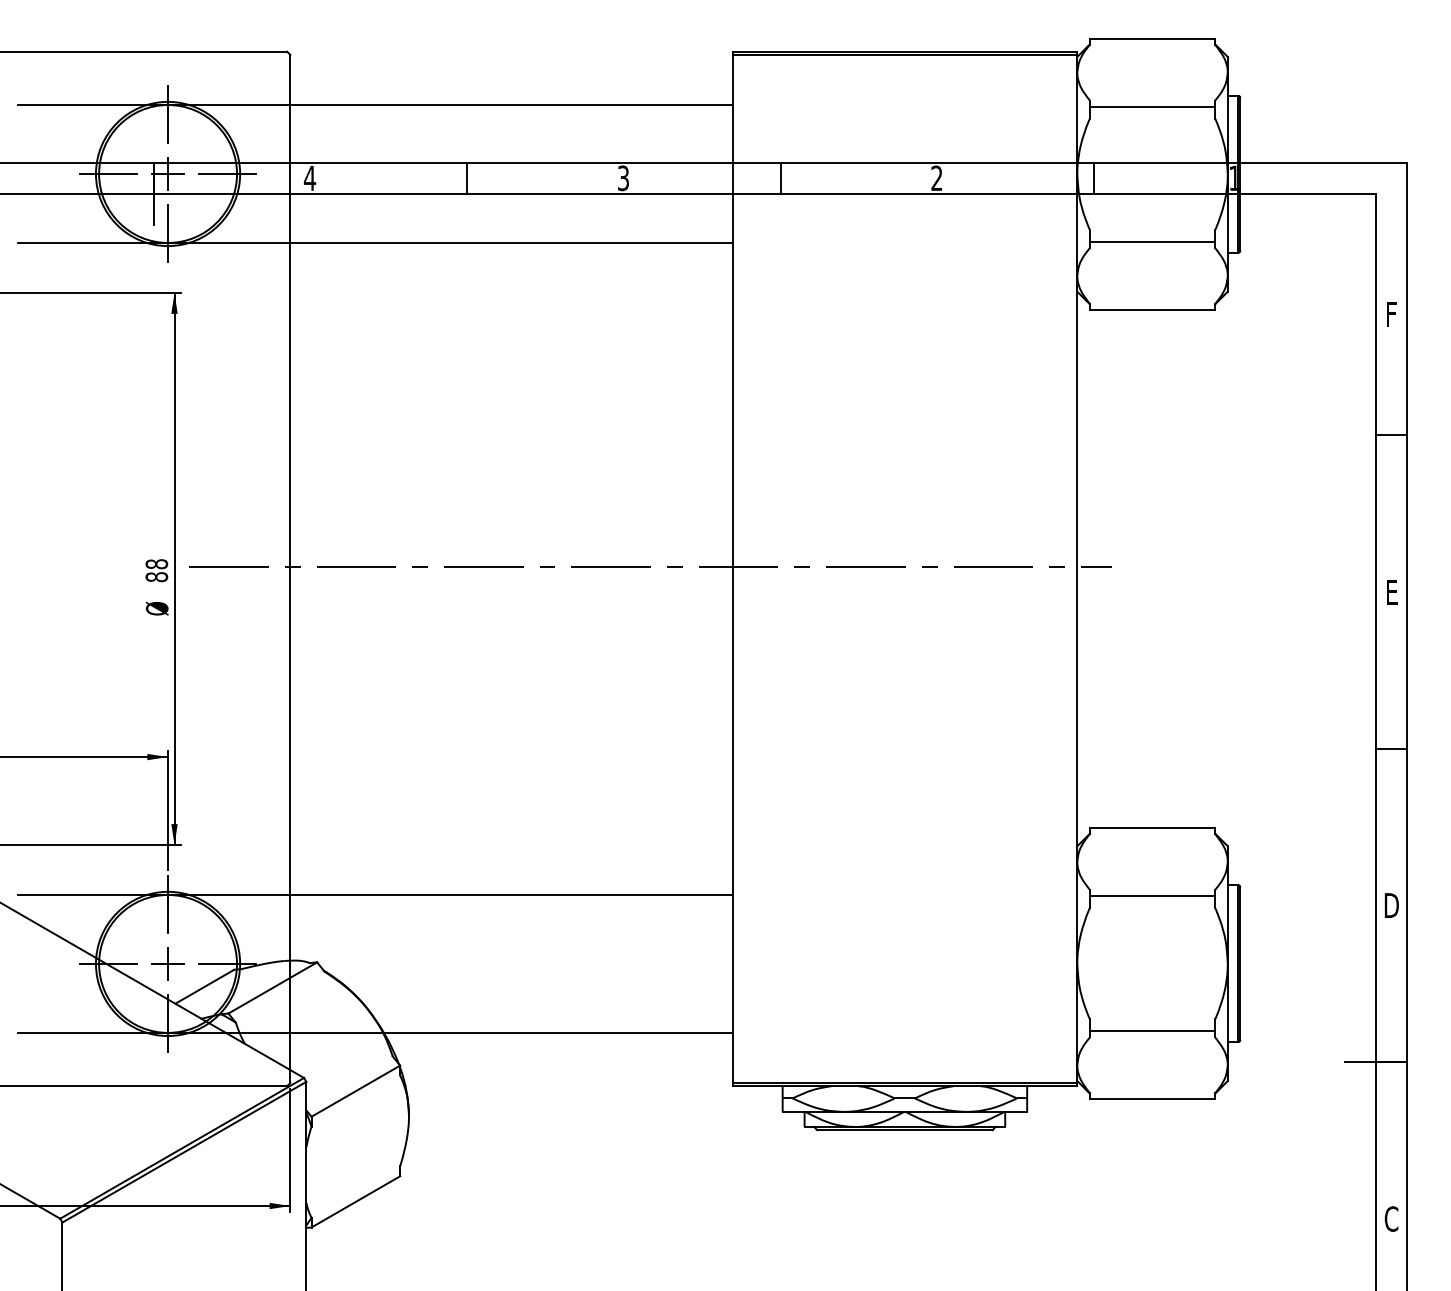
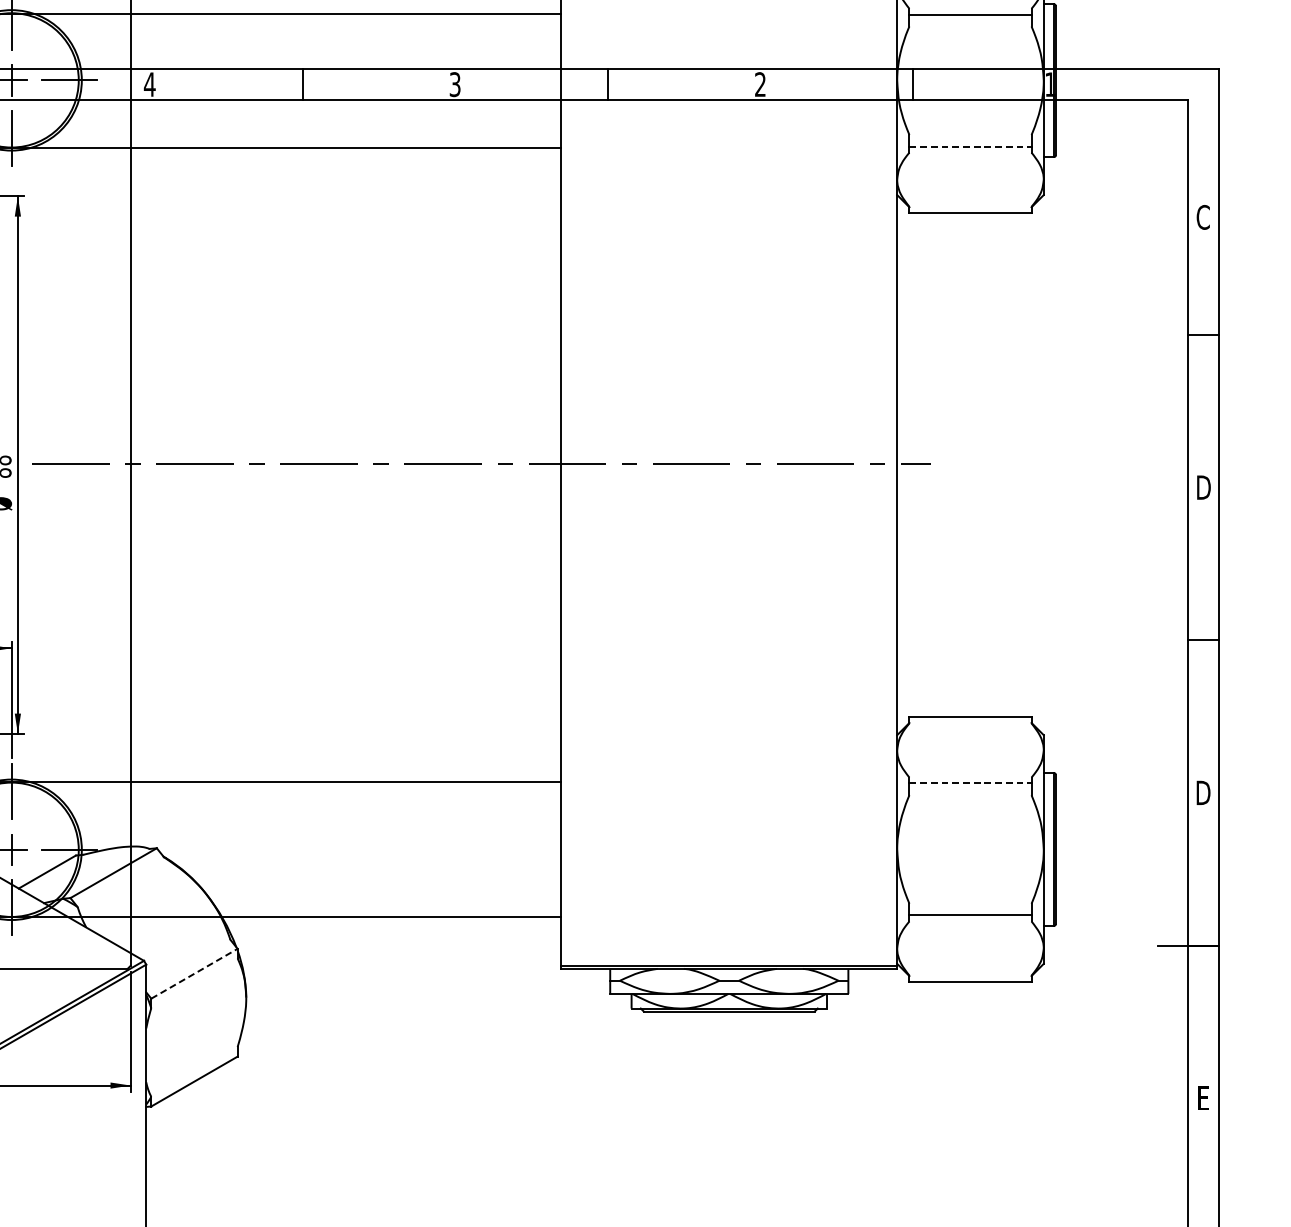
line: (1152, 242) -> (970, 147), solid -> dashed
text: (1391, 314) -> (1203, 217), F -> C
text: (1392, 591) -> (1204, 487), E -> D
line: (1152, 895) -> (970, 783), solid -> dashed
line: (356, 1090) -> (195, 973), solid -> dashed
text: (1391, 1218) -> (1203, 1097), C -> E

